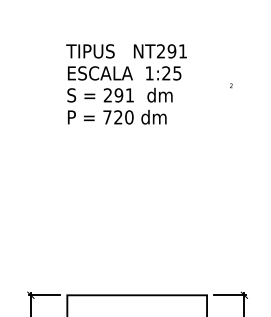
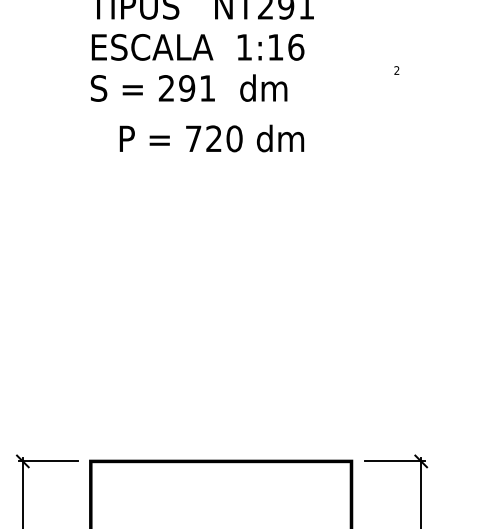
text: (171, 73) -> (285, 47), 1:25 -> 1:16
text: (117, 117) -> (212, 138), moved

